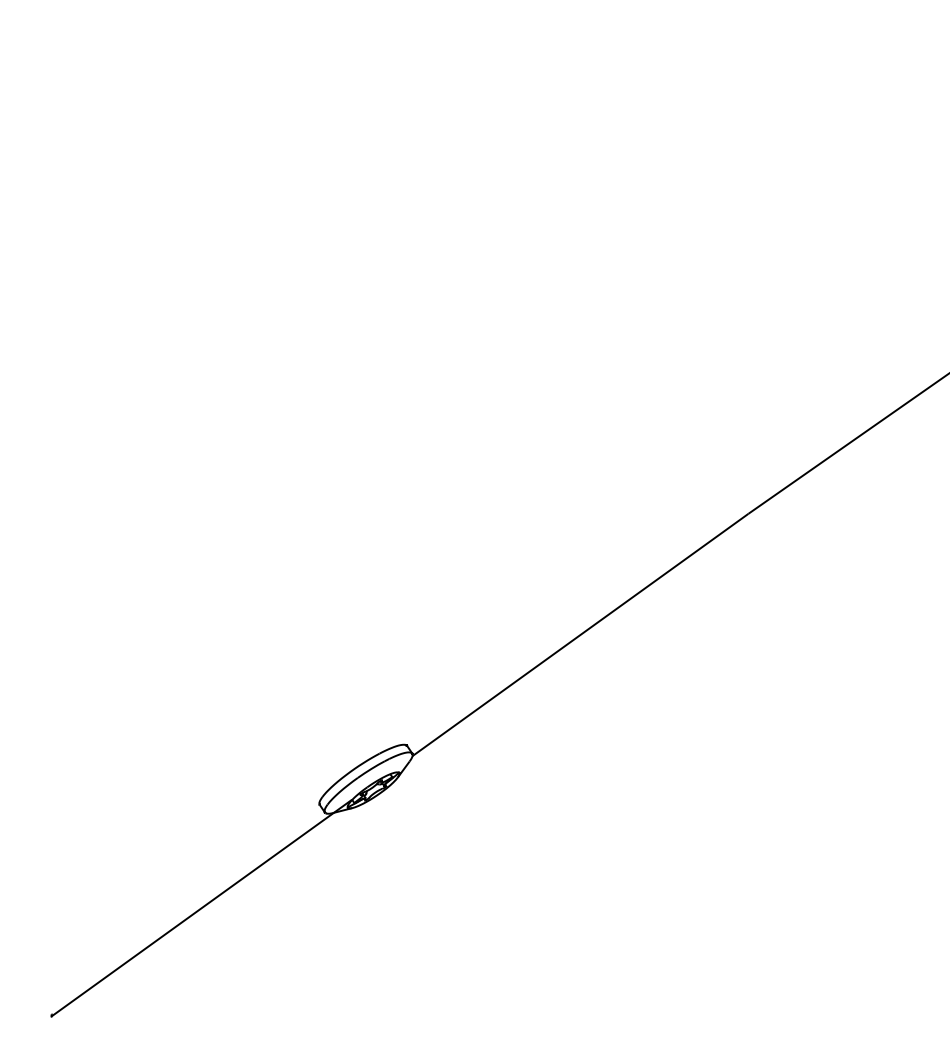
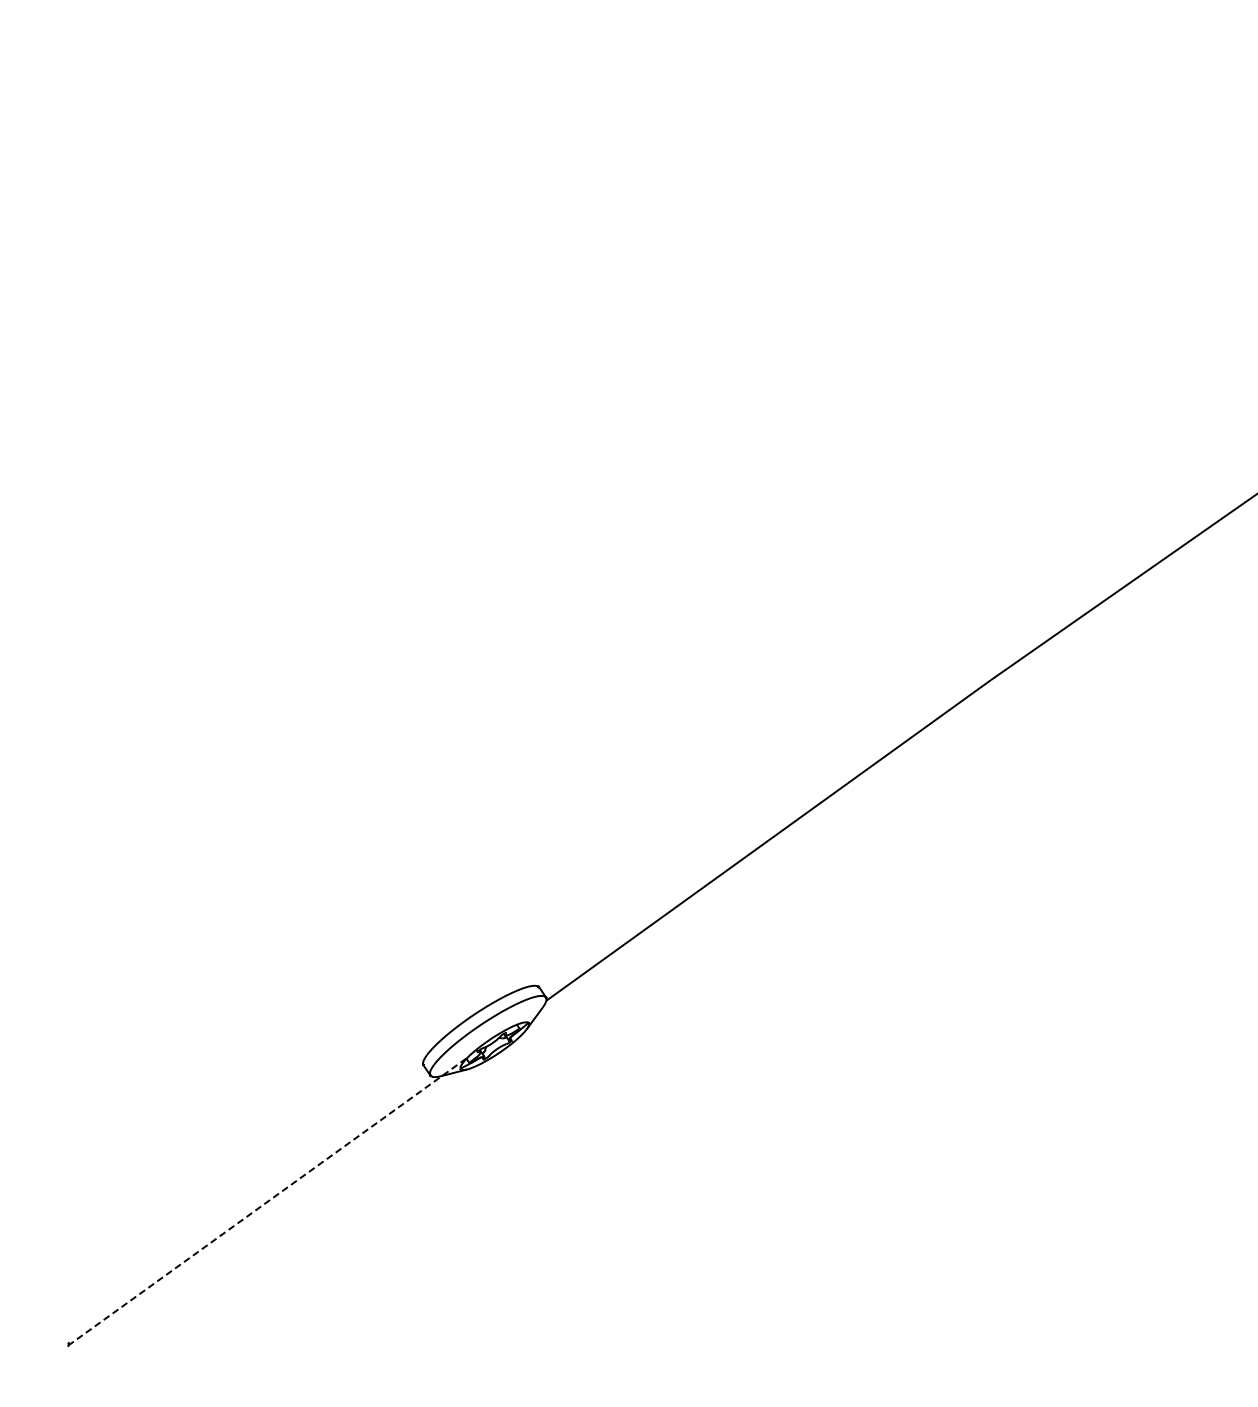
line: (201, 908) -> (267, 1202), solid -> dashed

